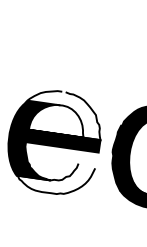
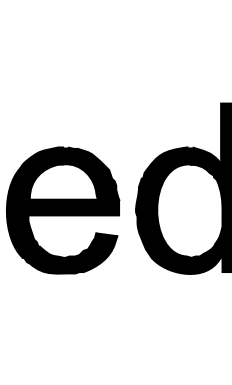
fill: (64, 113) -> (70, 173), added
fill: (54, 176) -> (69, 252), added

